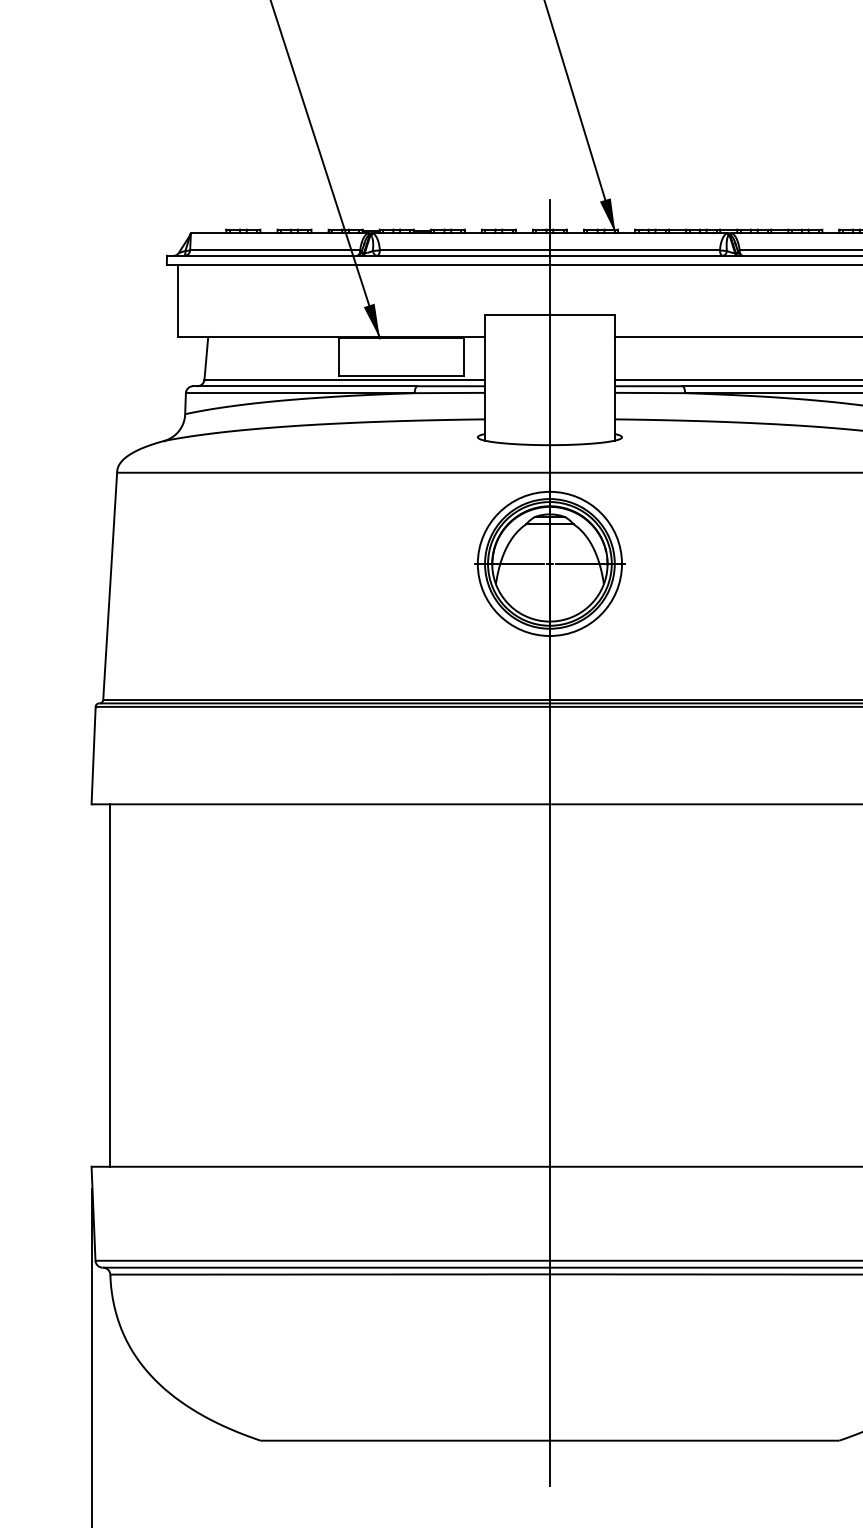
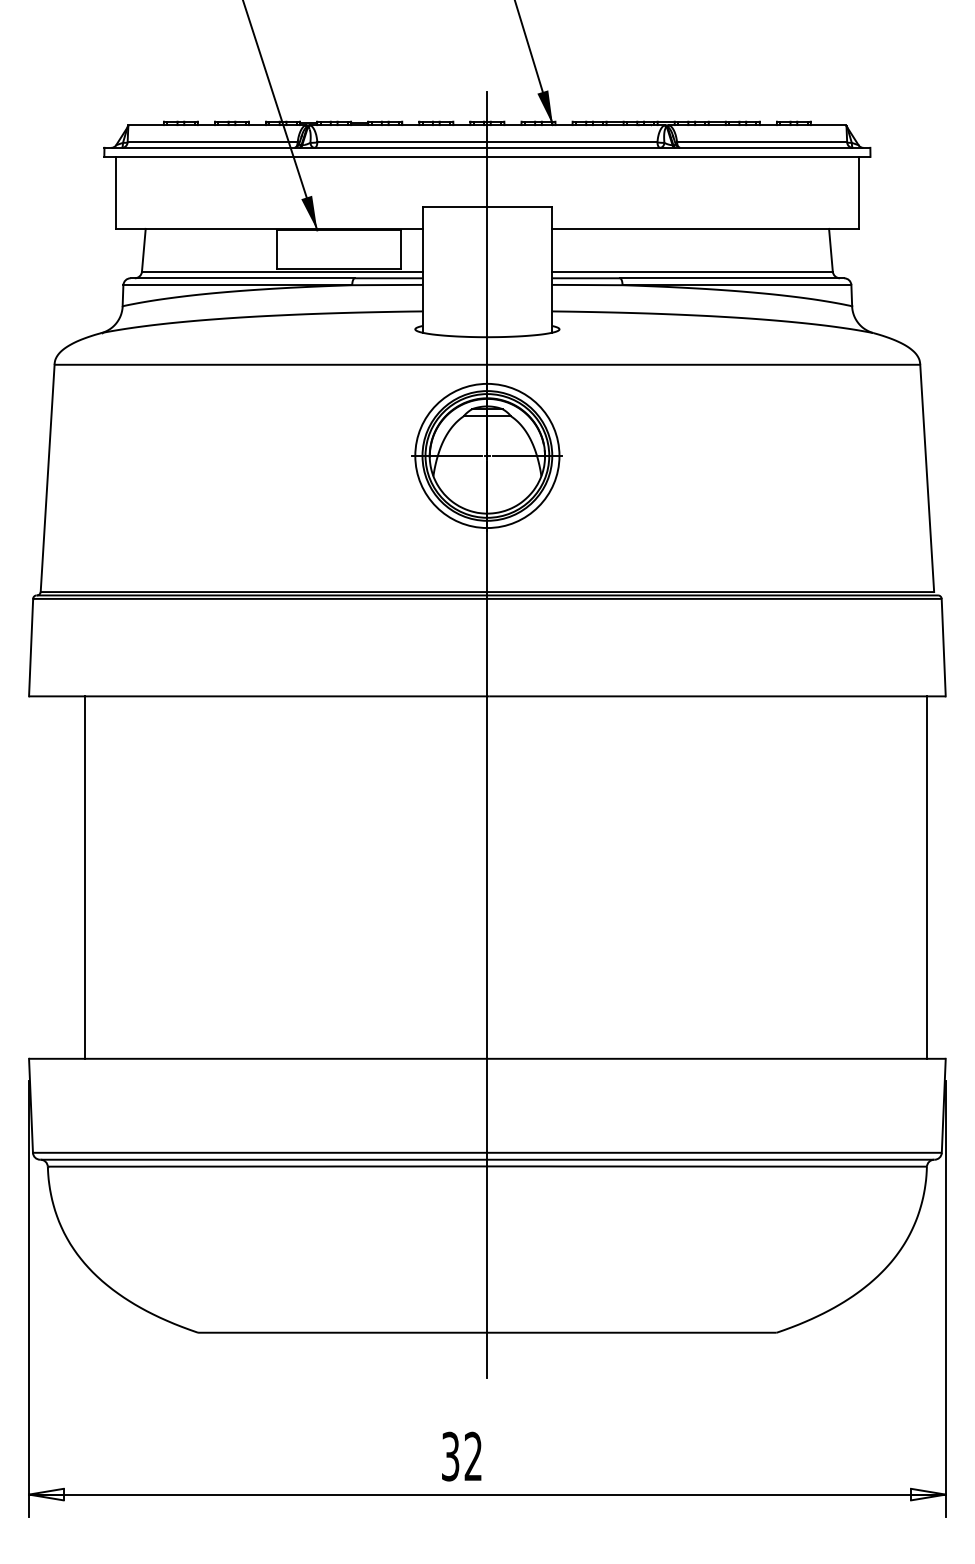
line: (110, 985) -> (84, 877), moved

